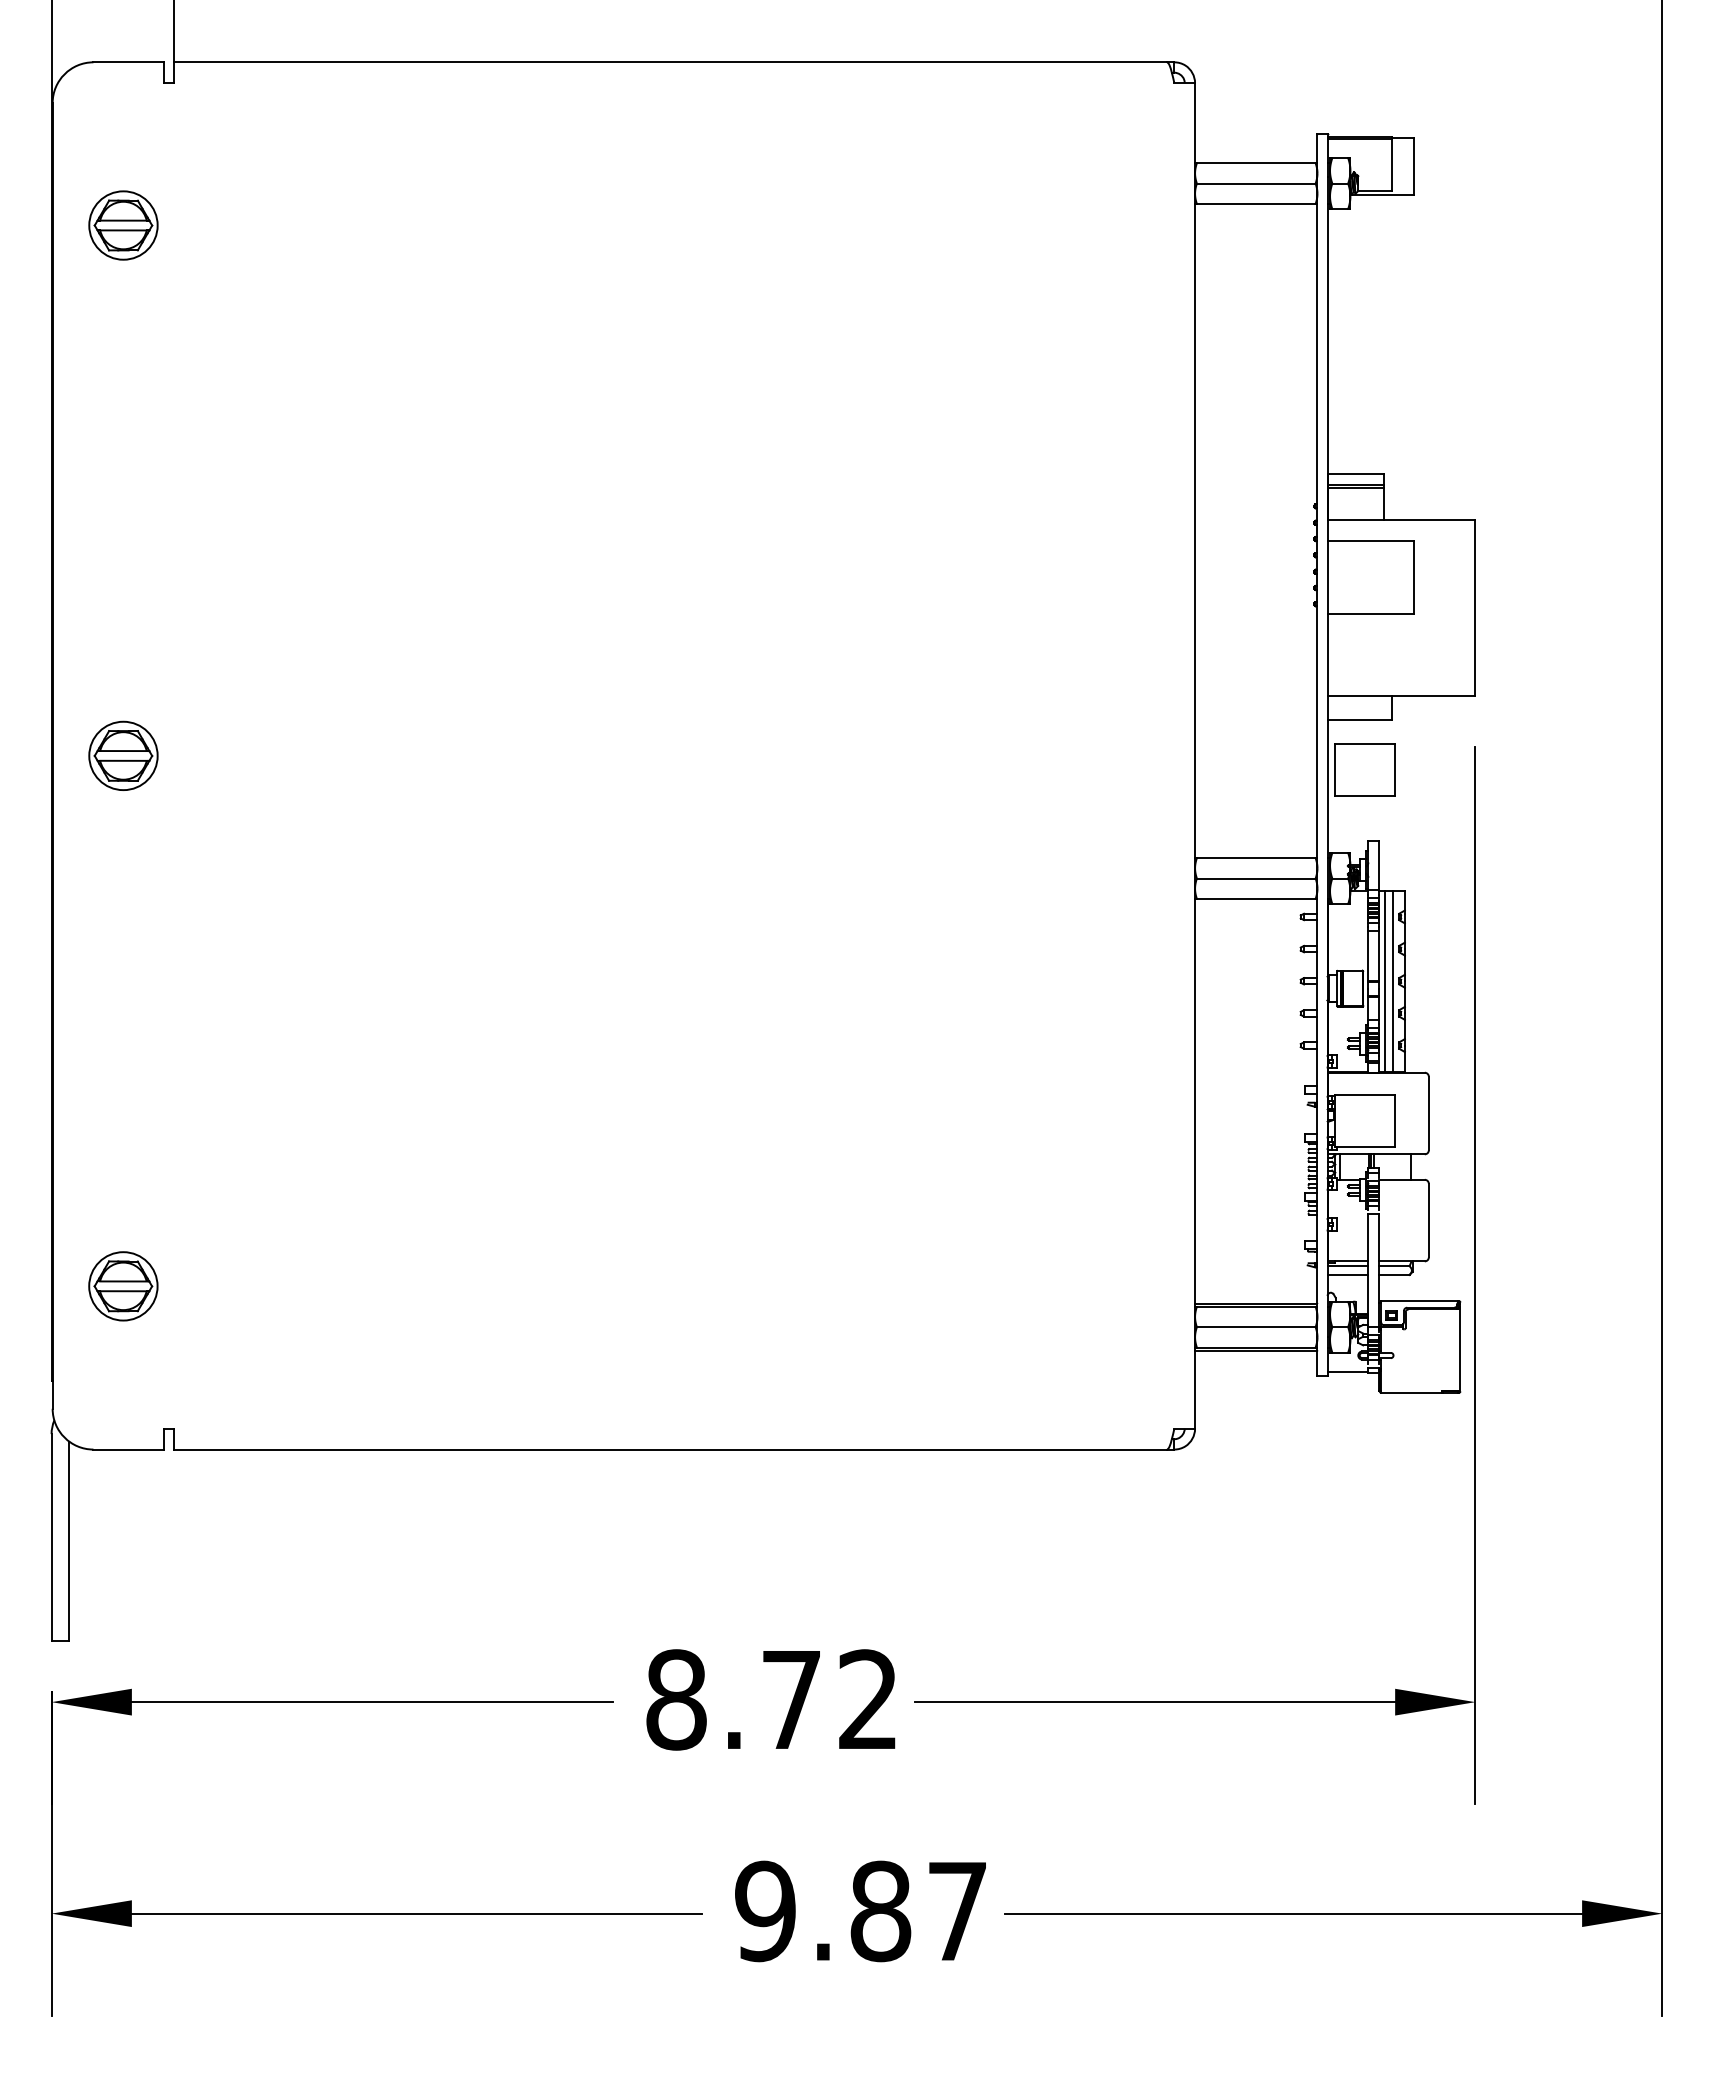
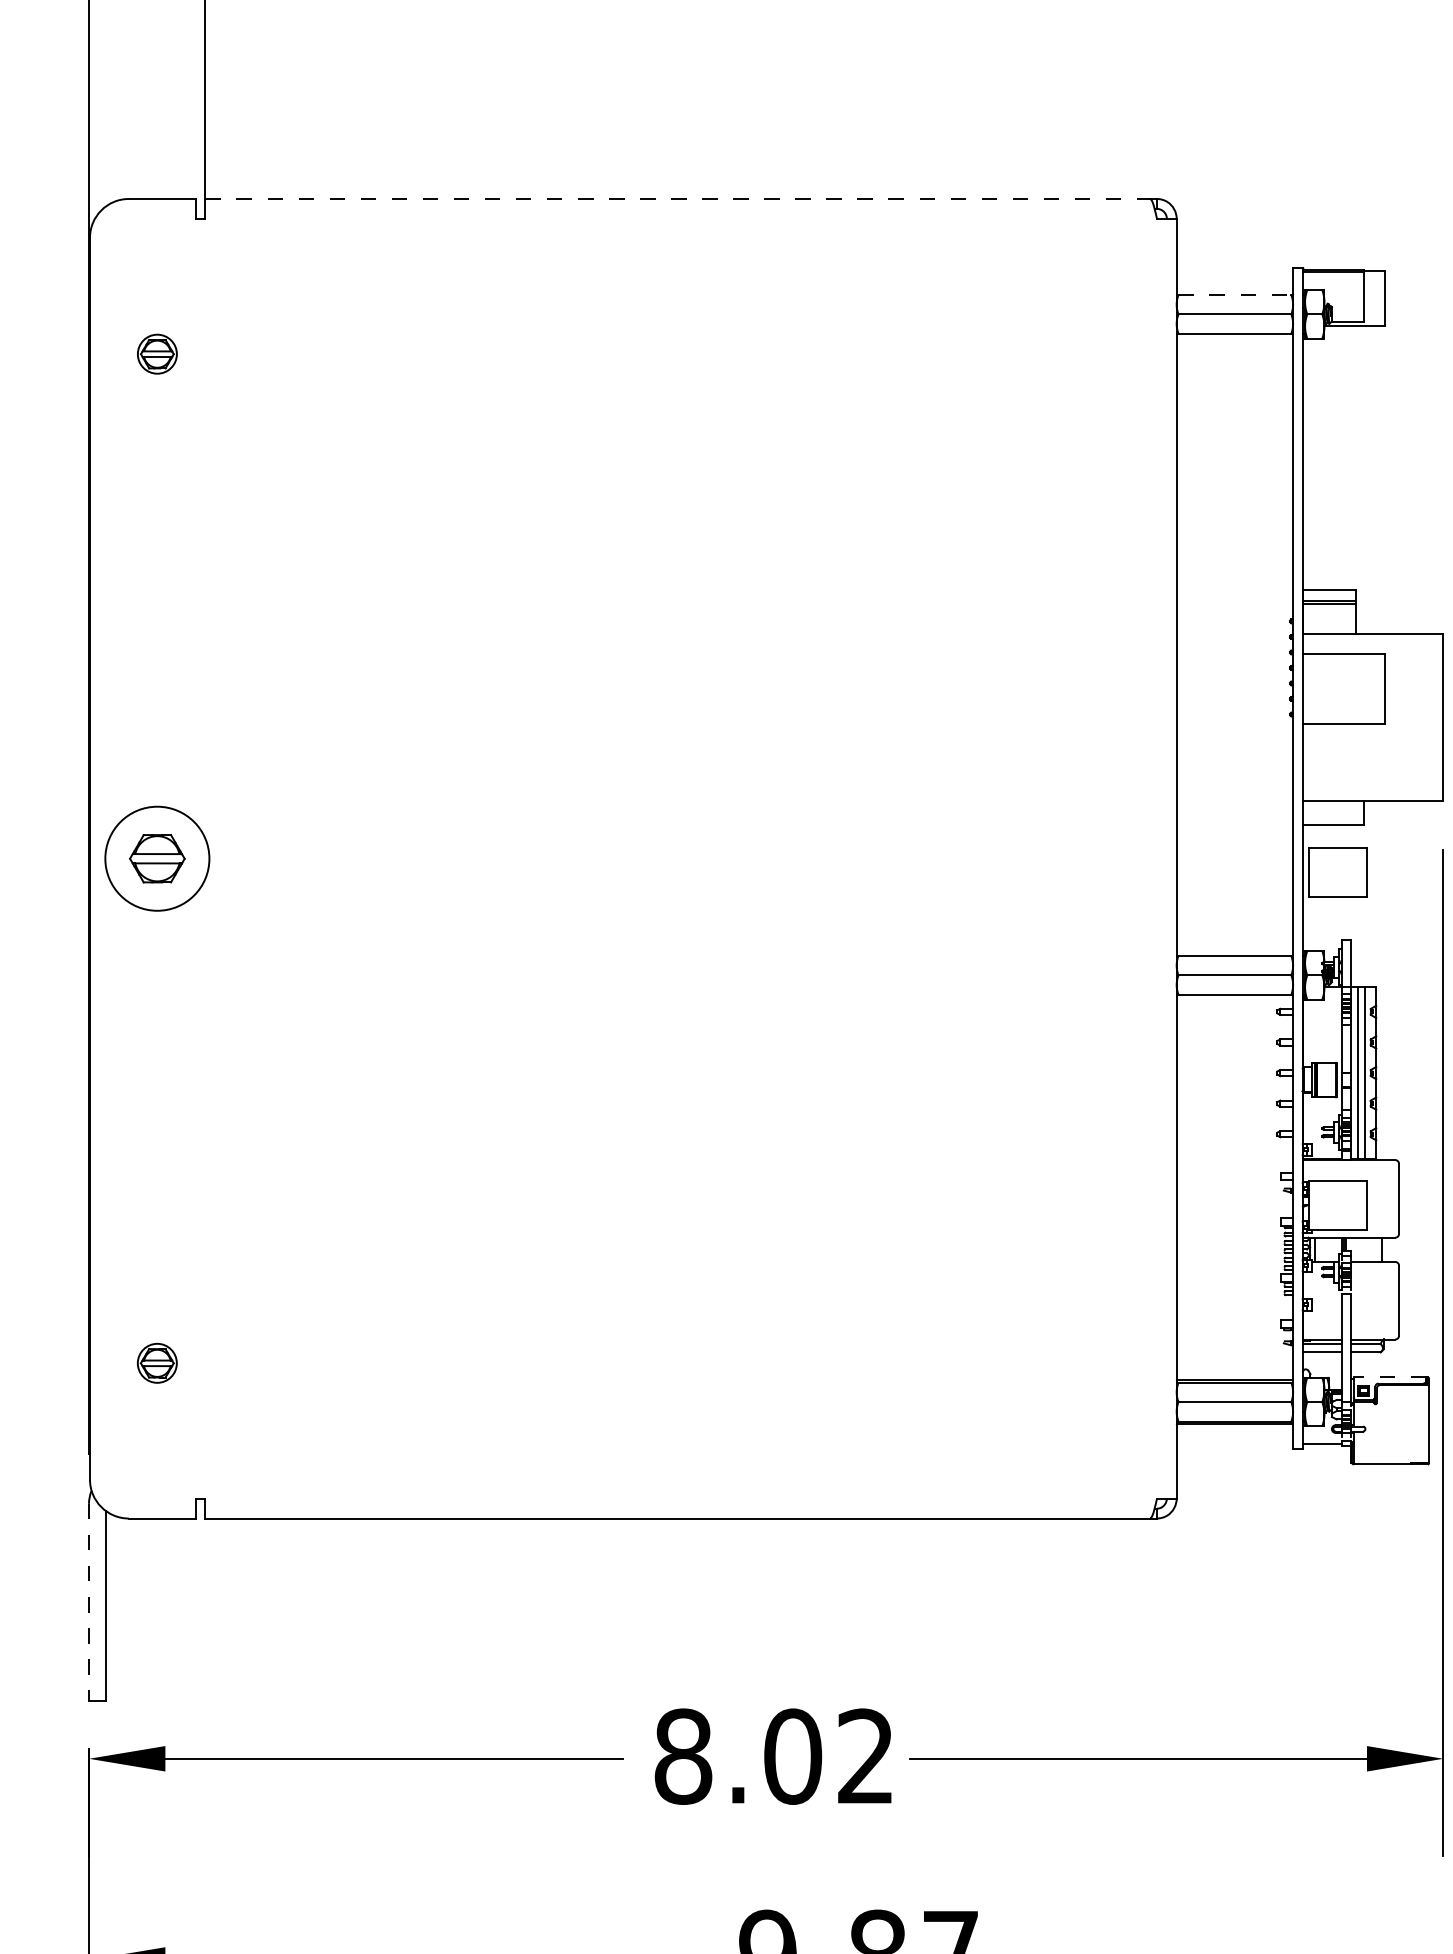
line: (670, 62) -> (677, 199), solid -> dashed
line: (1256, 163) -> (1235, 295), solid -> dashed
part: (123, 225) -> (157, 354), size x0.6
circle: (123, 755) -> (157, 858), size x1.6
part: (123, 1286) -> (157, 1363), size x0.6
line: (1418, 1301) -> (1389, 1377), solid -> dashed
line: (51, 1538) -> (88, 1603), solid -> dashed
text: (791, 1699) -> (792, 1756), 8.72 -> 8.02

